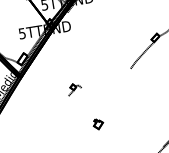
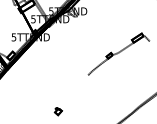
part: (74, 89) -> (45, 83), removed

